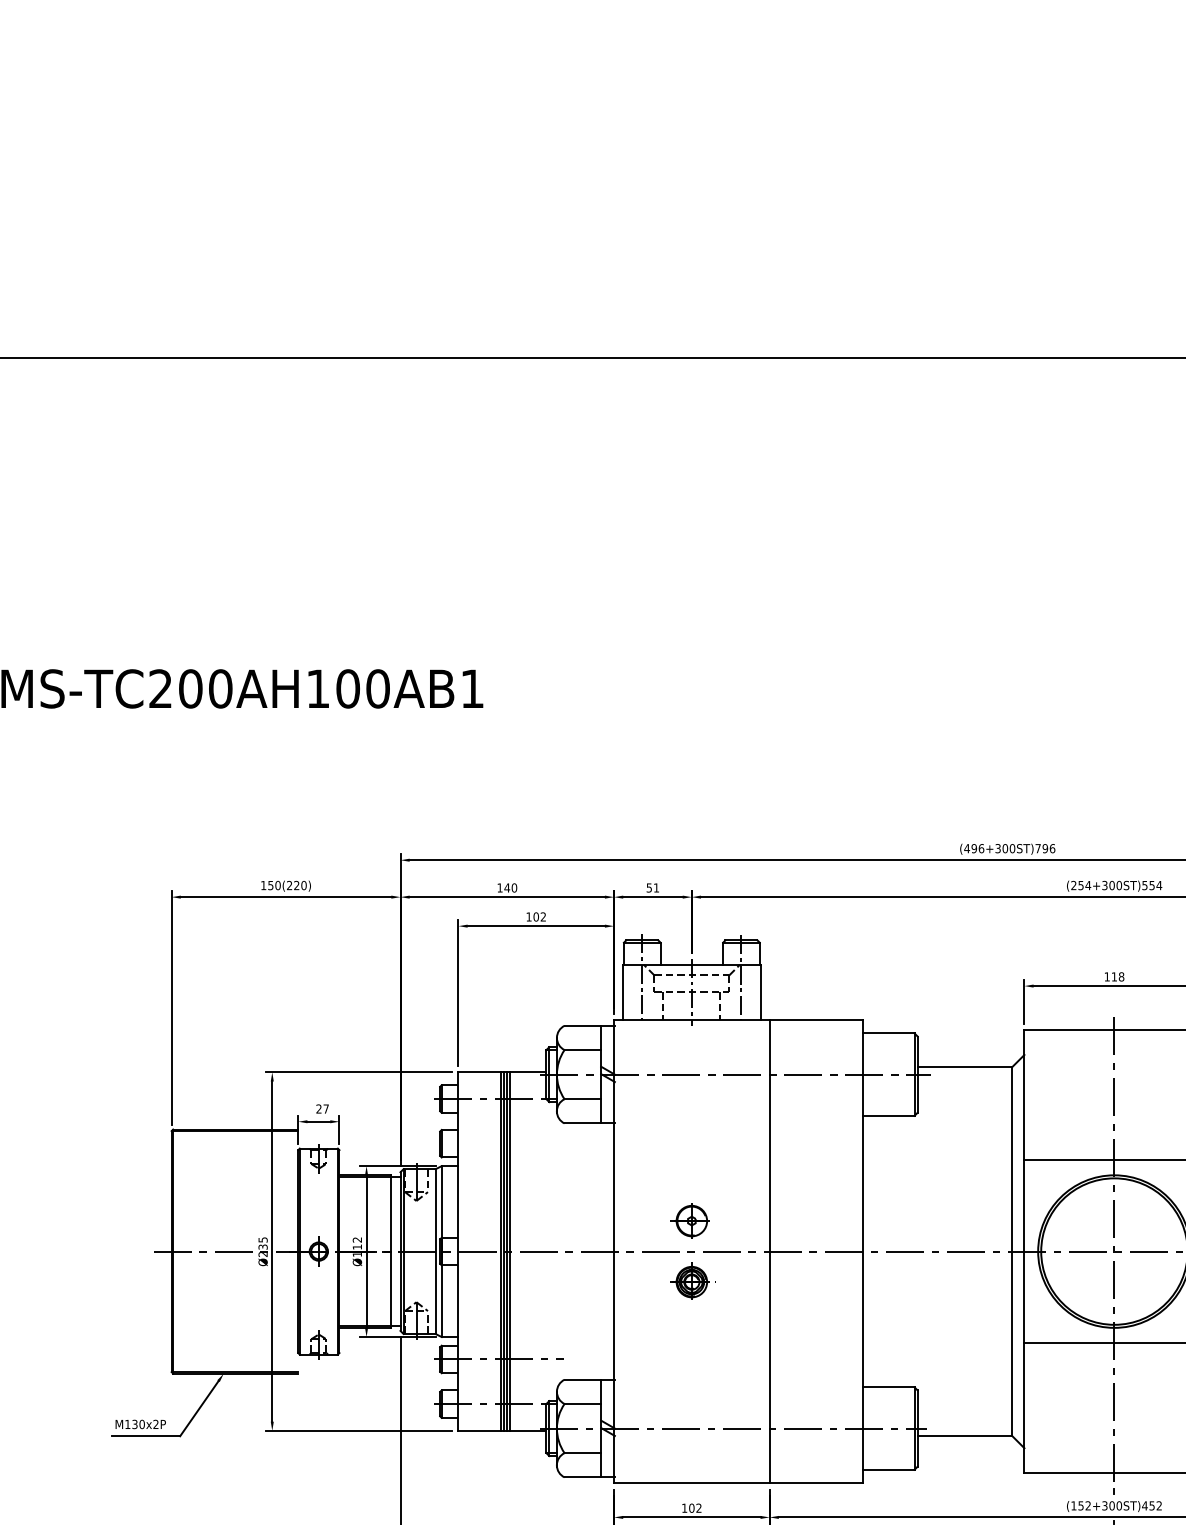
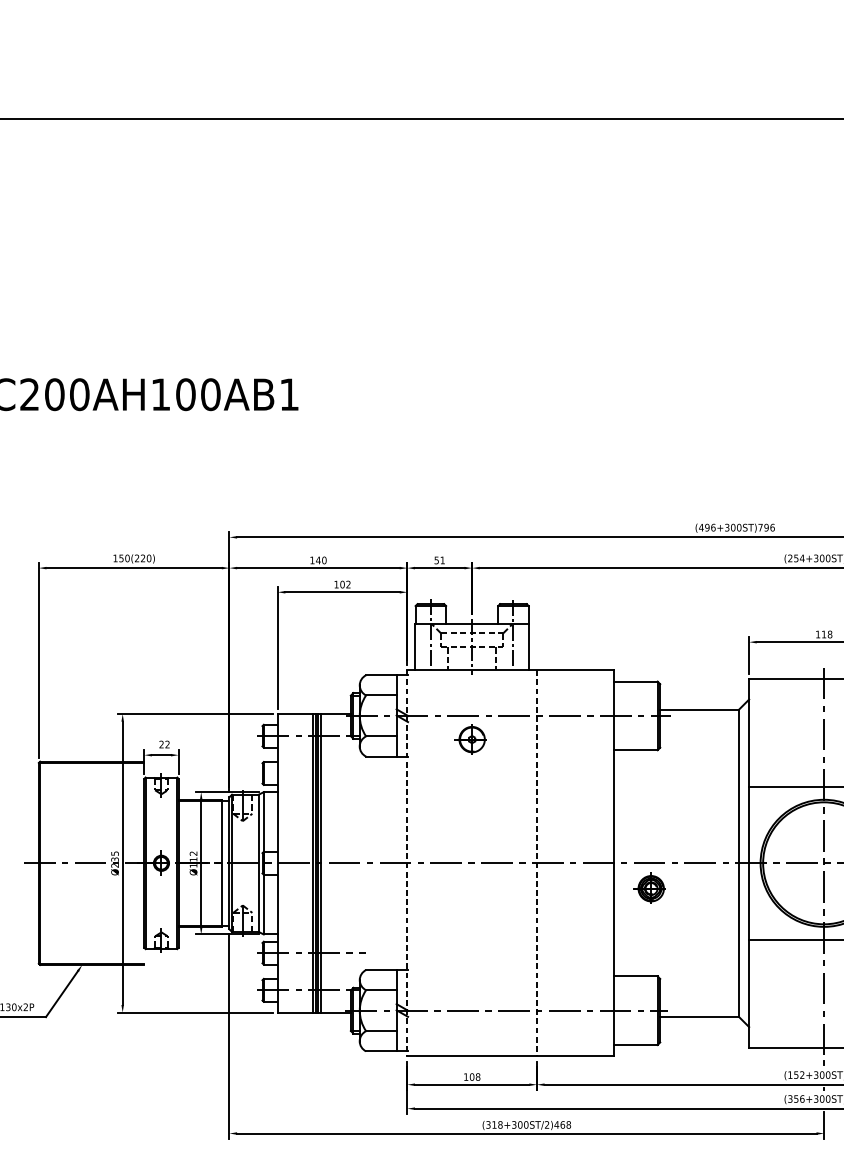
text: (325, 1108) -> (167, 744), 27 -> 22
part: (689, 1220) -> (470, 739), moved
line: (614, 1251) -> (407, 863), solid -> dashed
line: (769, 1251) -> (536, 863), solid -> dashed
part: (692, 1280) -> (651, 887), moved
text: (698, 1507) -> (477, 1076), 102 -> 108

